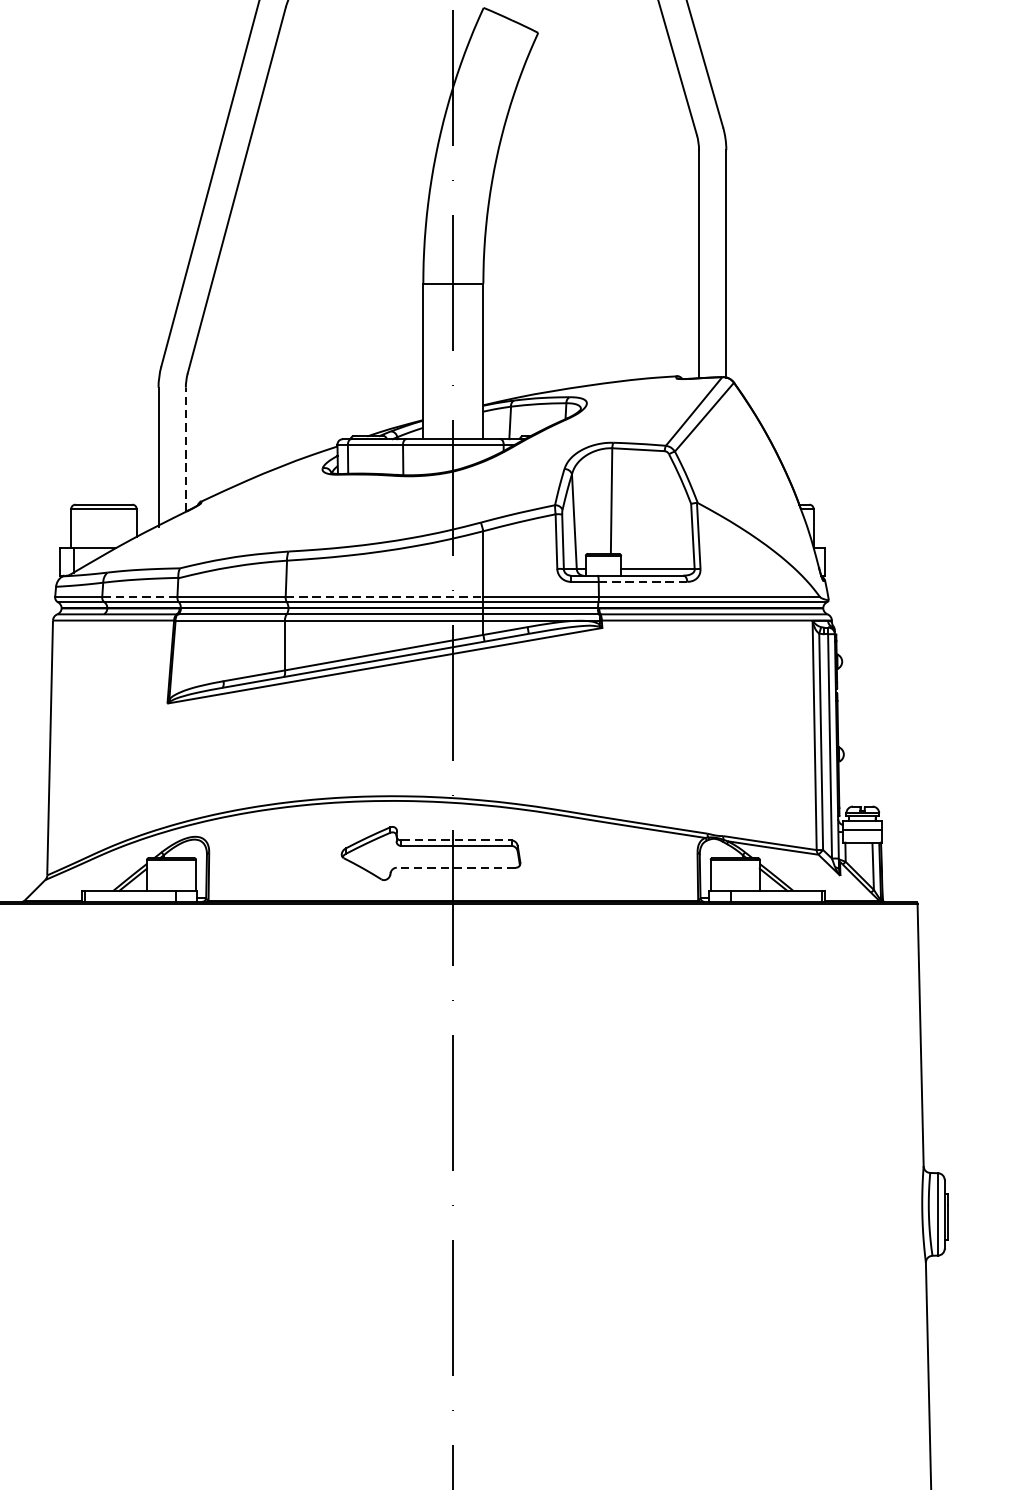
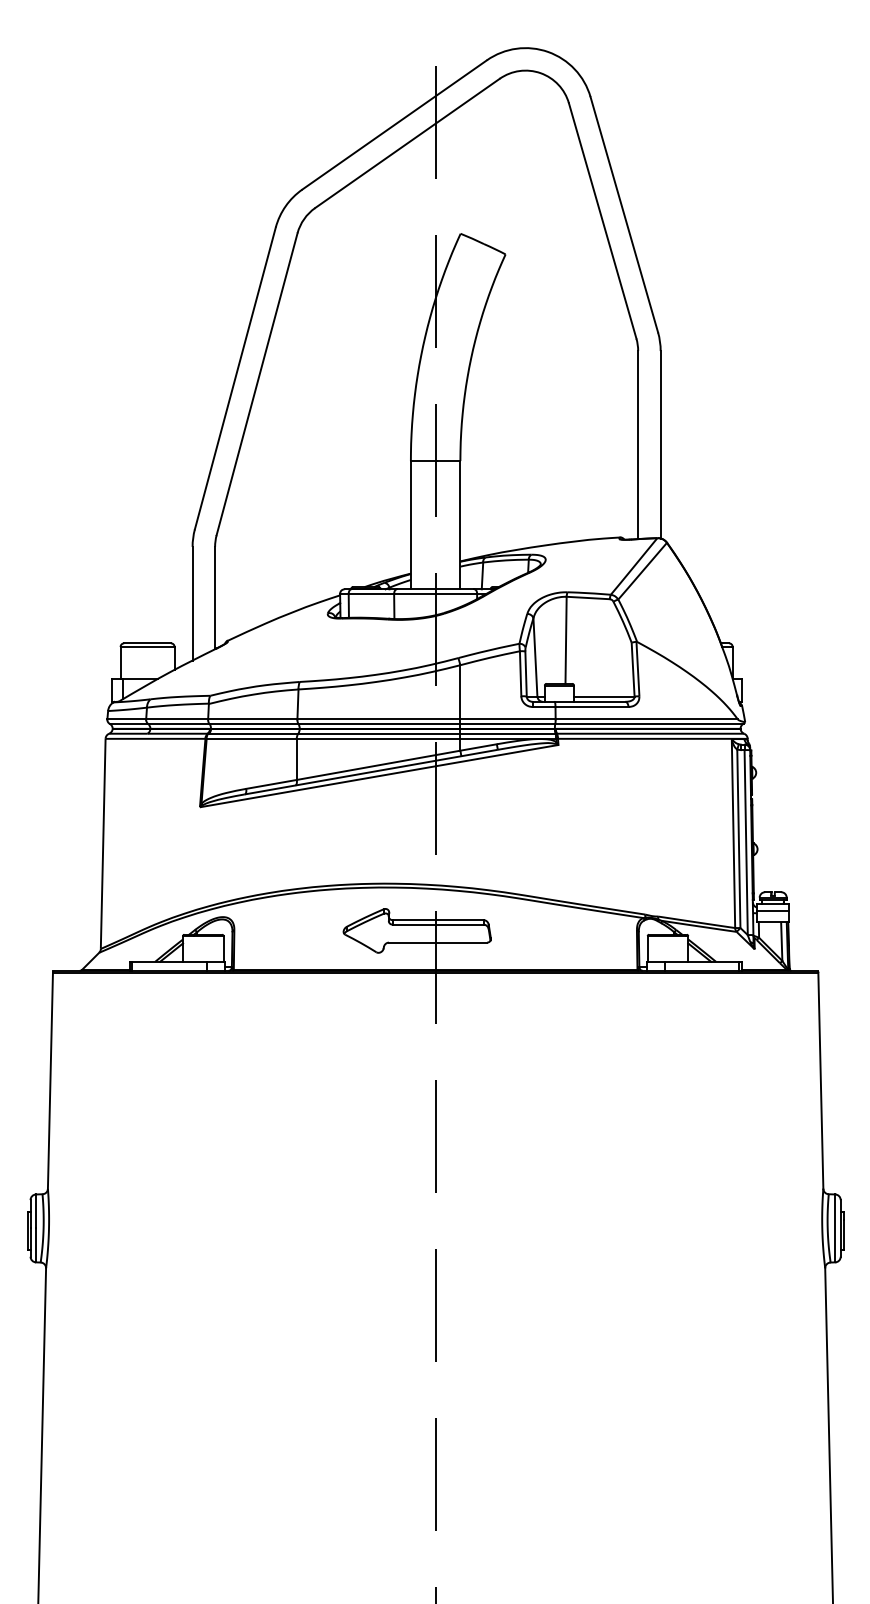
line: (186, 449) -> (215, 597), dashed -> solid
line: (643, 581) -> (592, 706), dashed -> solid
line: (140, 597) -> (177, 719), dashed -> solid
line: (385, 597) -> (379, 719), dashed -> solid
line: (456, 840) -> (438, 920), dashed -> solid
line: (455, 867) -> (437, 942), dashed -> solid

